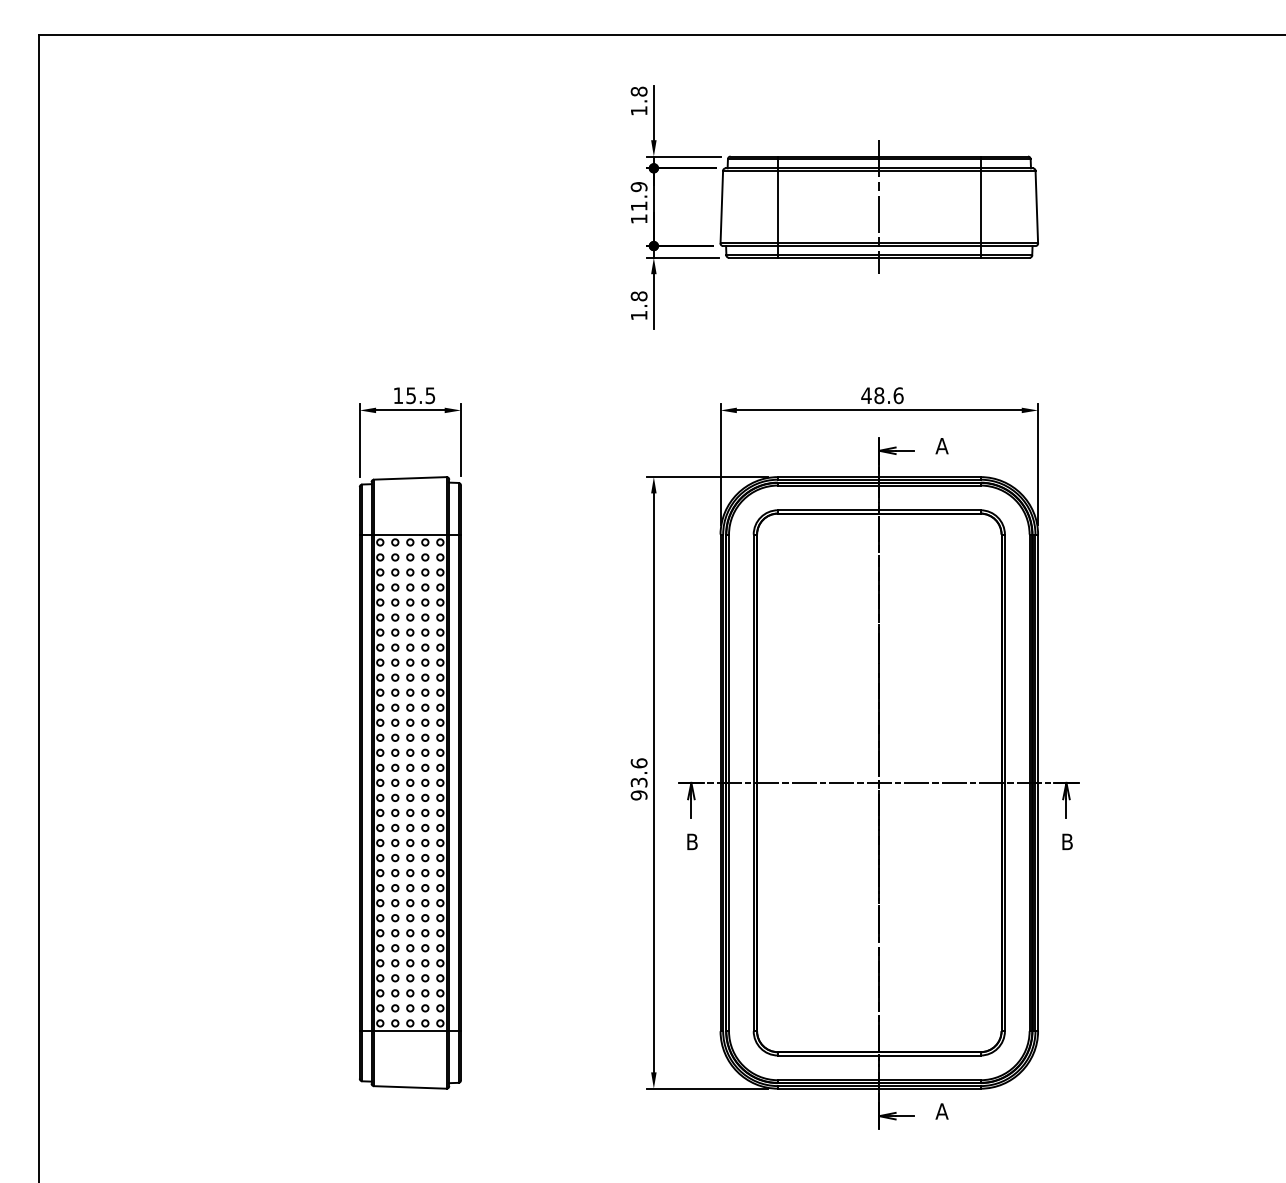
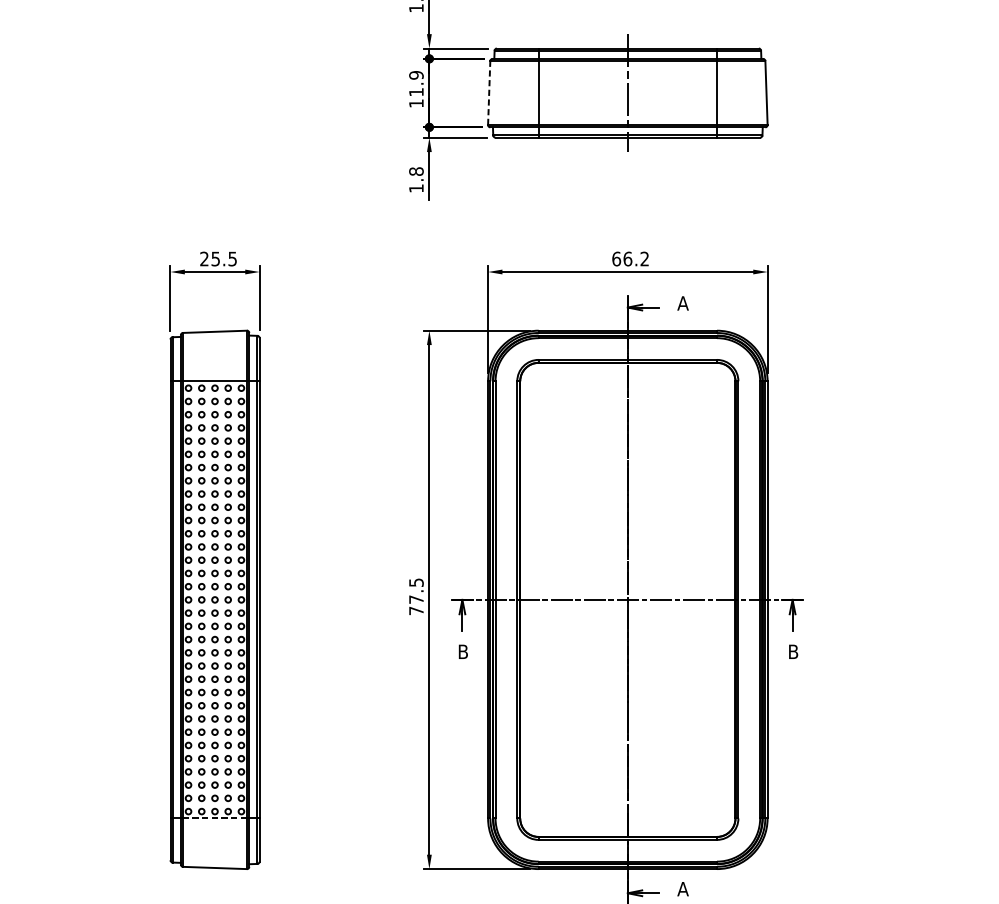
line: (721, 206) -> (488, 92), solid -> dashed
text: (397, 395) -> (203, 258), 15.5 -> 25.5
text: (882, 395) -> (630, 258), 48.6 -> 66.2
text: (638, 779) -> (415, 596), 93.6 -> 77.5
line: (409, 1031) -> (214, 818), solid -> dashed

